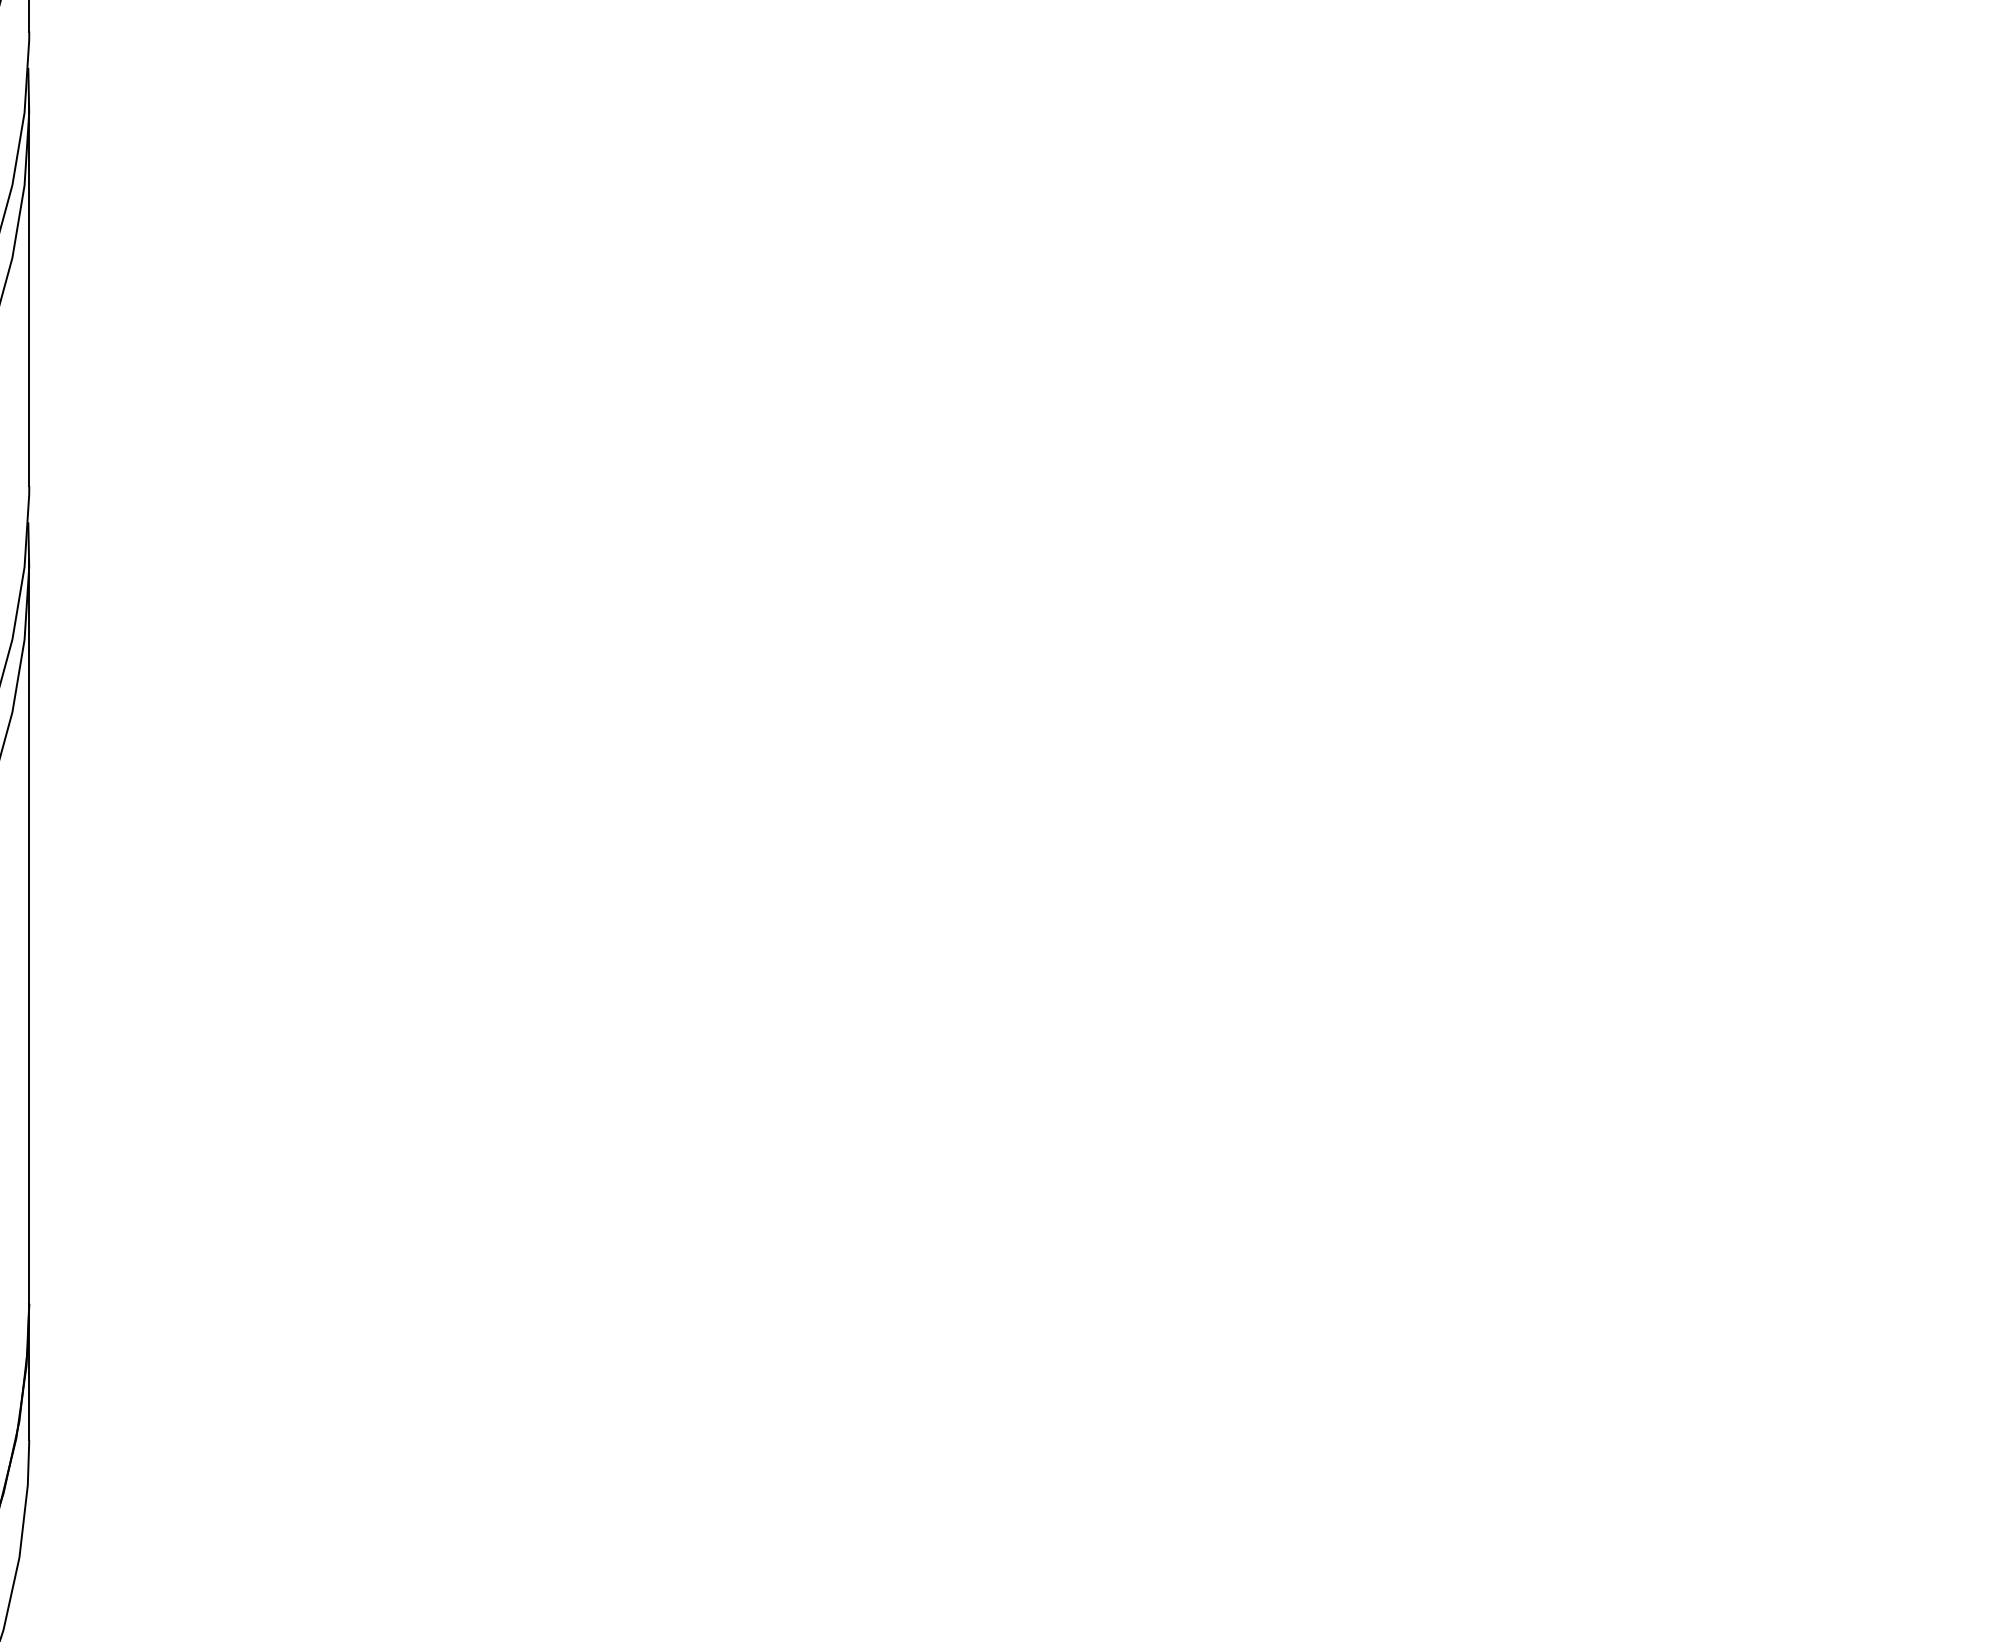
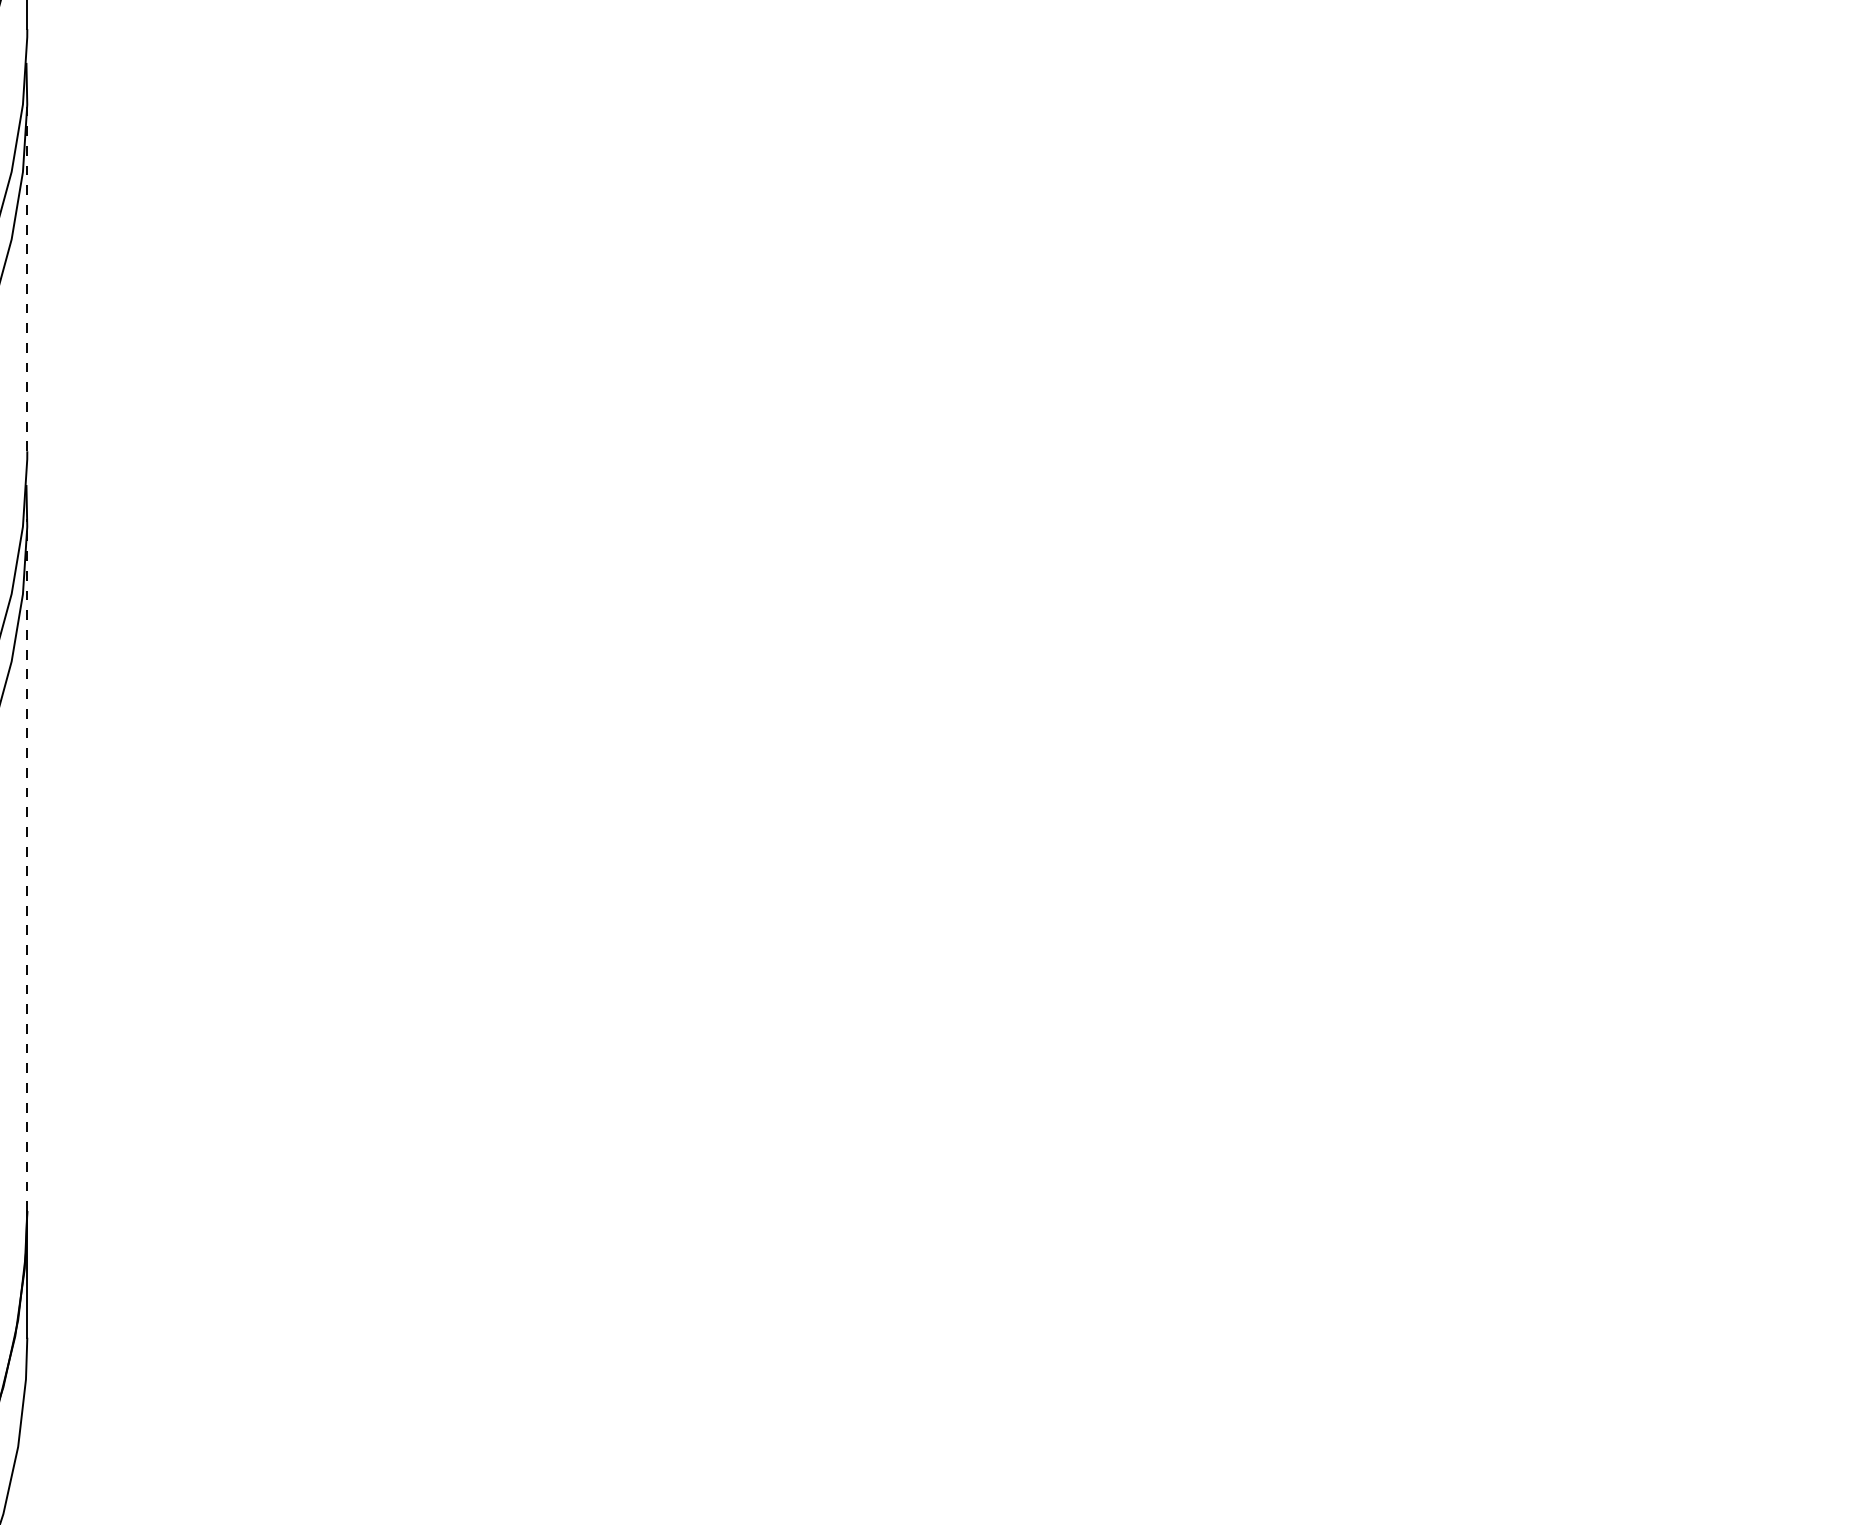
line: (29, 295) -> (27, 274), solid -> dashed
line: (29, 931) -> (27, 865), solid -> dashed

